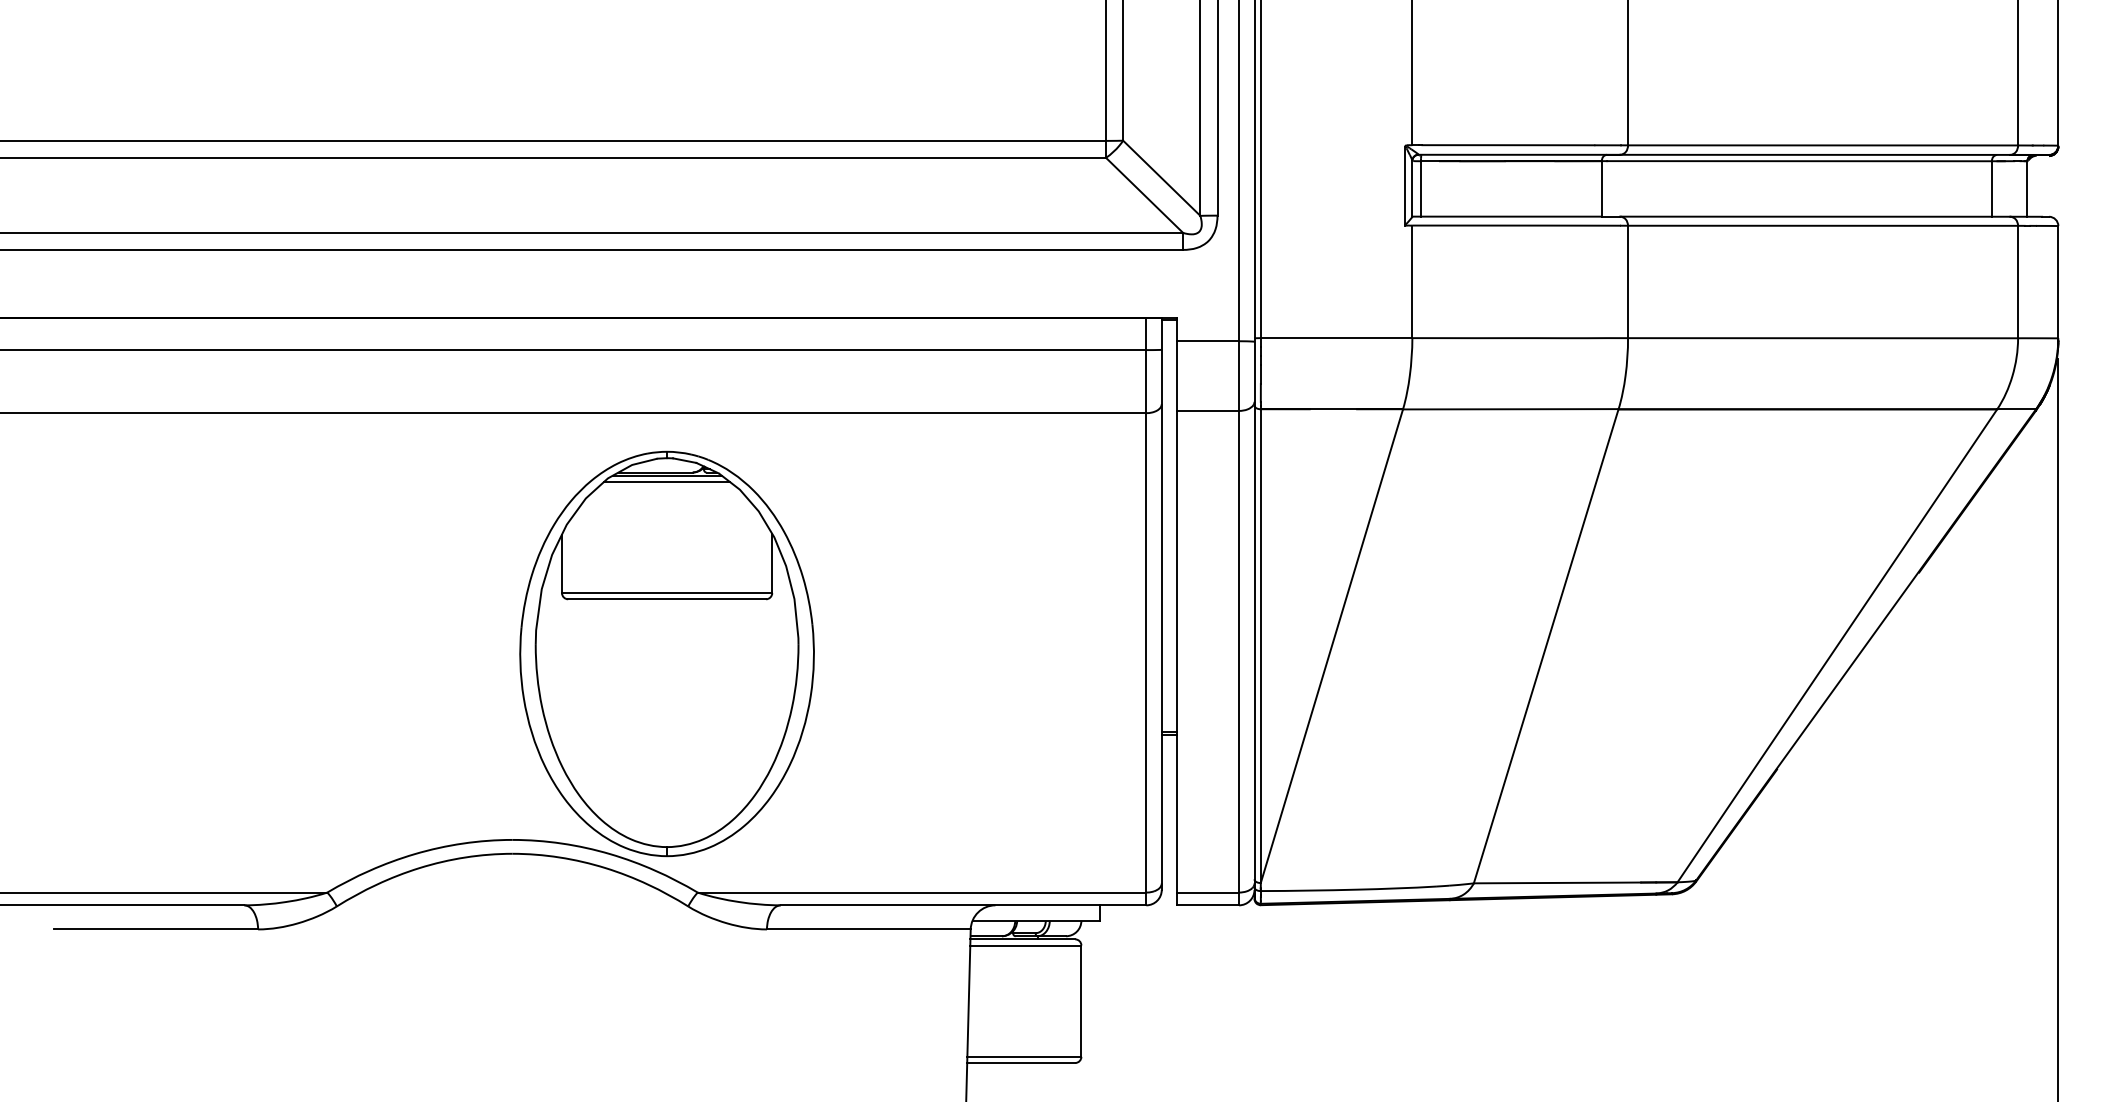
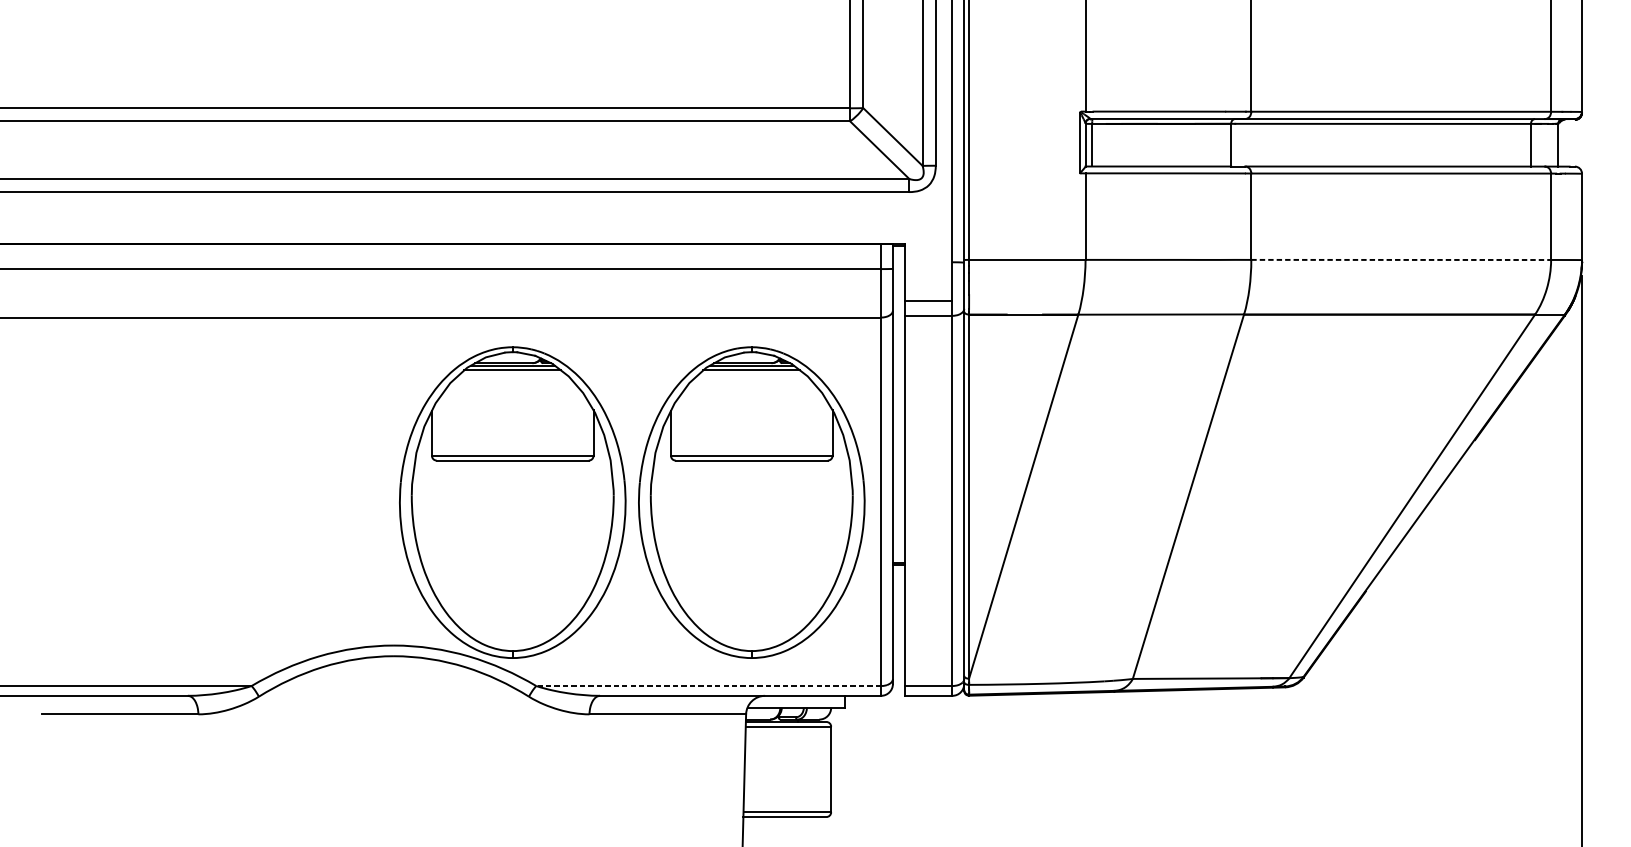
line: (1823, 338) -> (1401, 260), solid -> dashed
line: (1208, 341) -> (928, 301), moved
part: (977, 653) -> (751, 502), added
line: (921, 892) -> (708, 685), solid -> dashed

